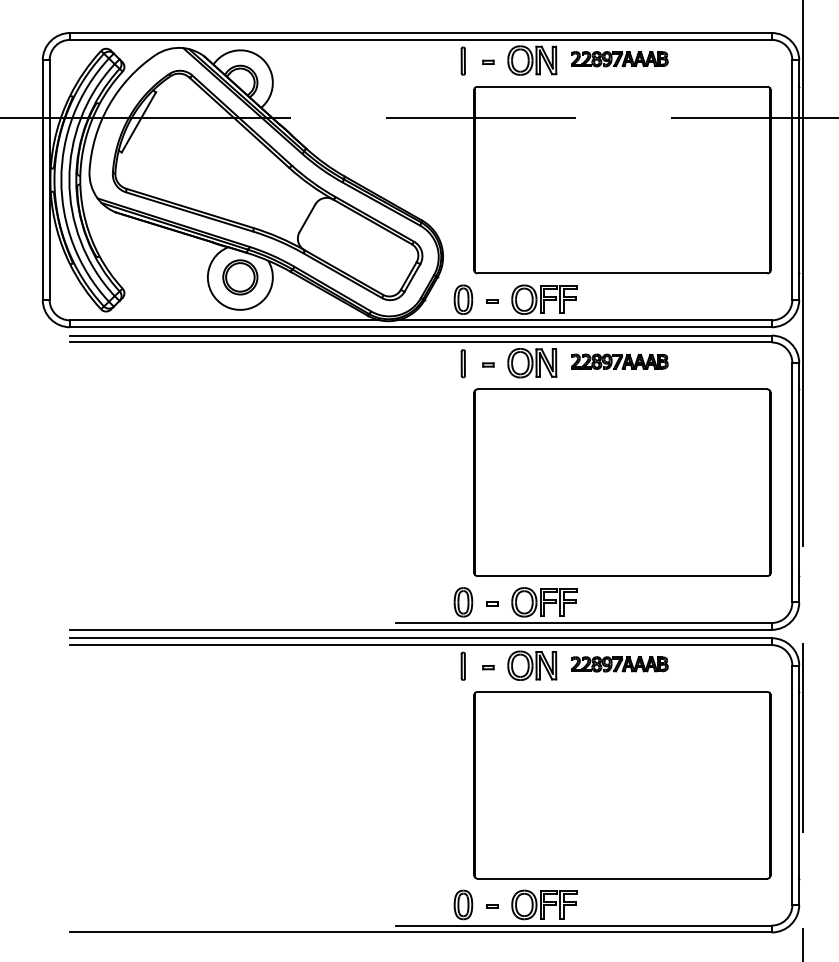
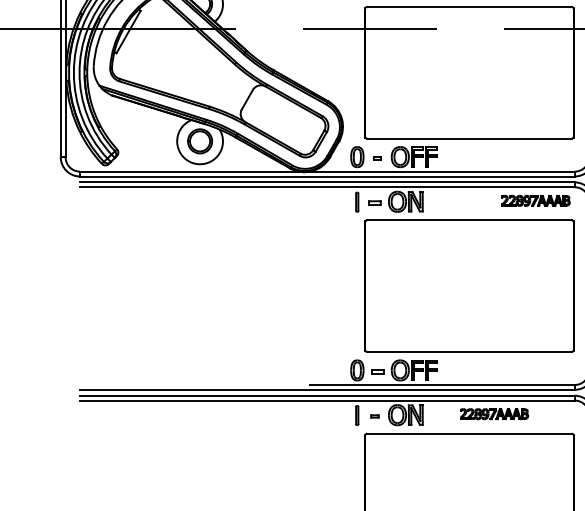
part: (619, 361) -> (535, 200), moved
part: (488, 364) -> (375, 202), size x1.6
part: (492, 603) -> (377, 371), size x1.6
part: (619, 664) -> (494, 414), moved

